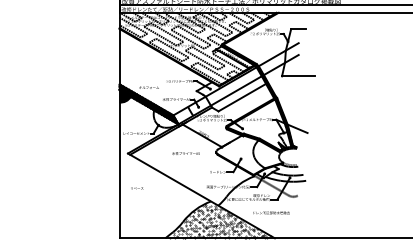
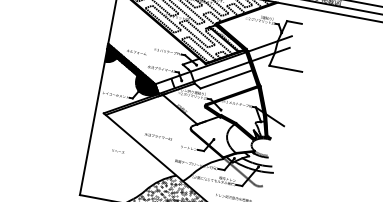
fill: (165, 118) -> (147, 85), added
text: (185, 153) -> (157, 136), moved
text: (137, 188) -> (118, 151), moved

